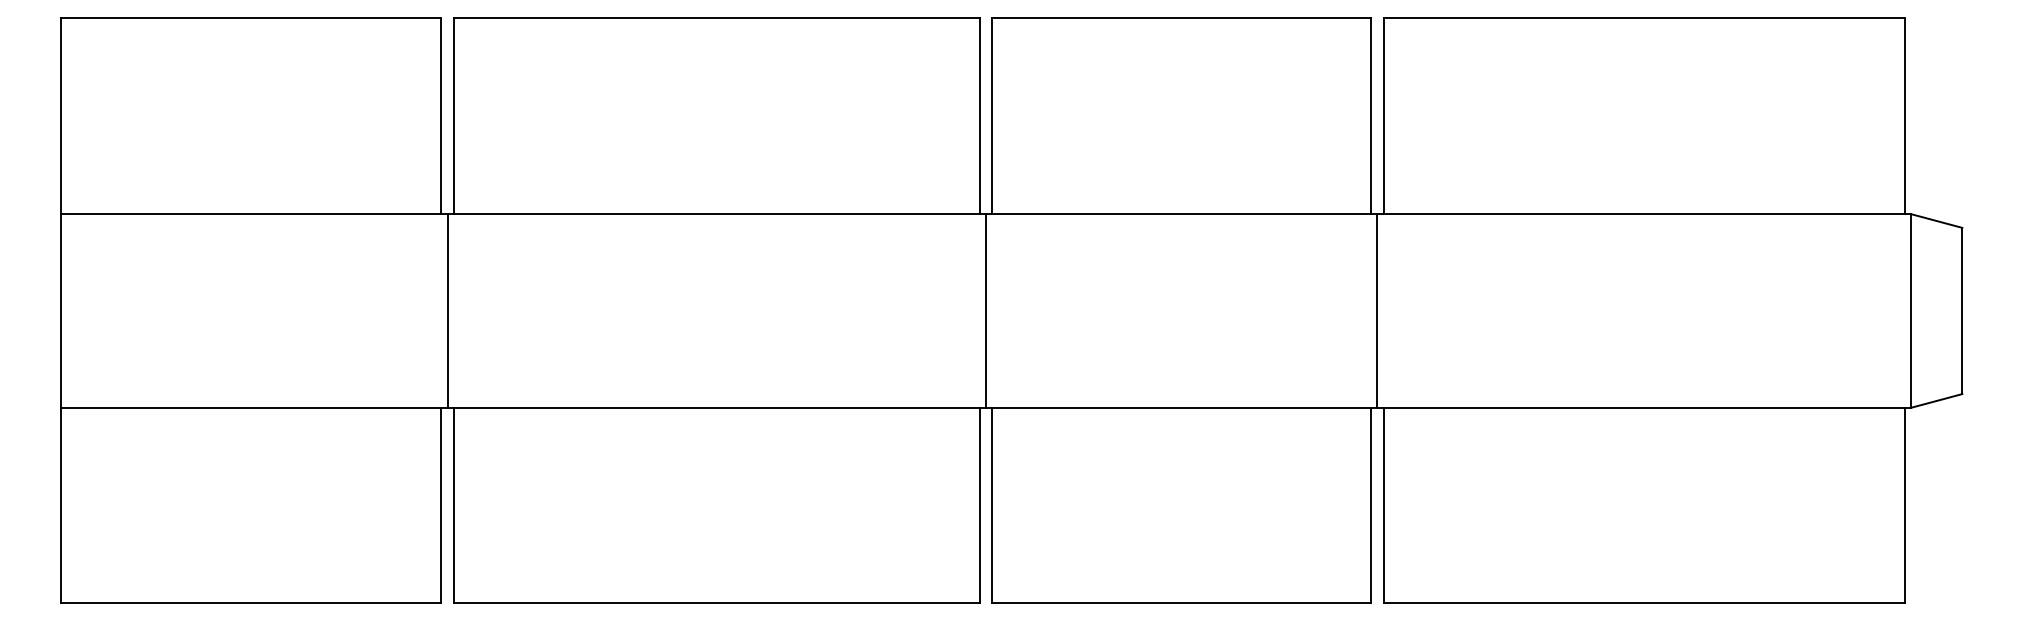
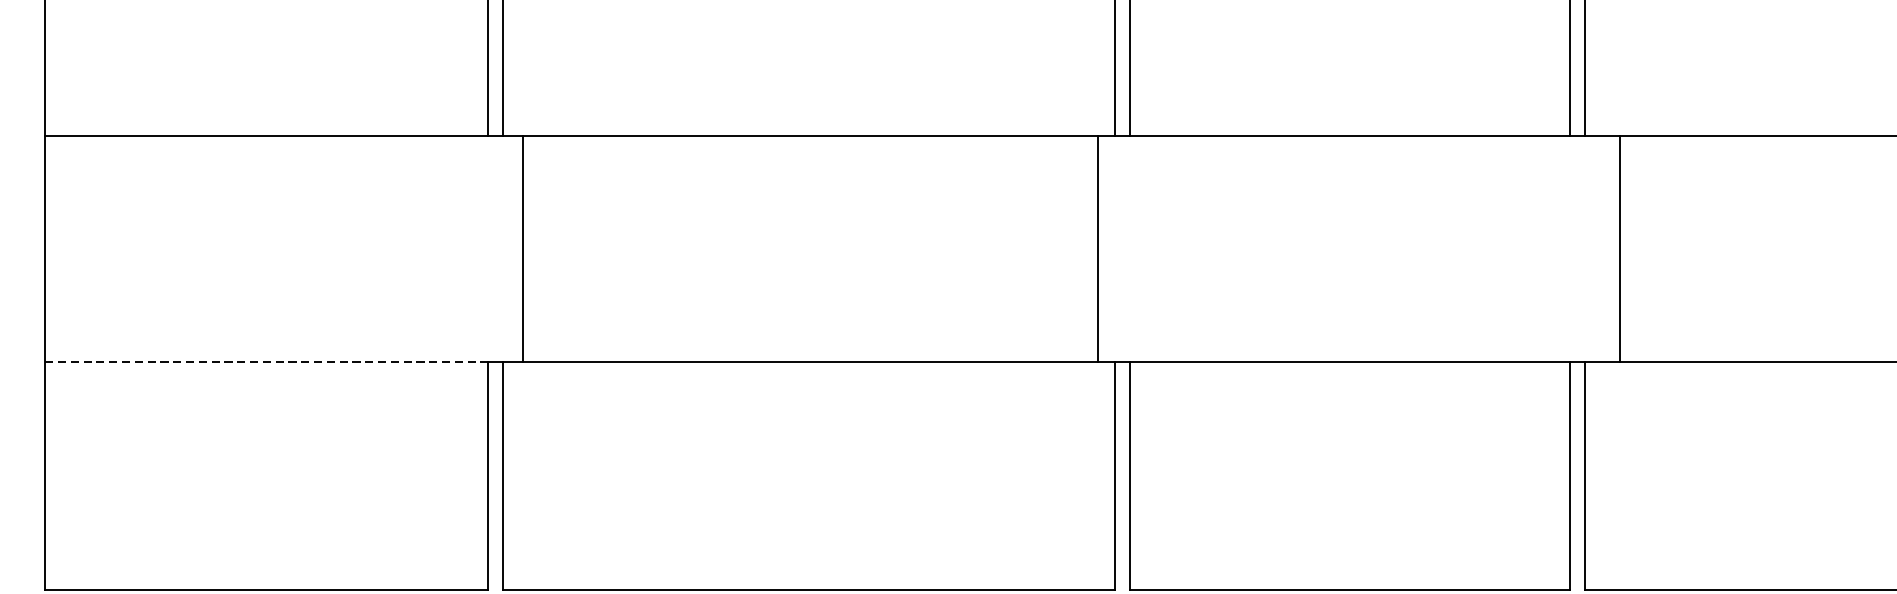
line: (447, 310) -> (522, 248), moved
line: (985, 310) -> (1097, 248), moved
line: (1377, 310) -> (1619, 248), moved
line: (251, 407) -> (267, 361), solid -> dashed

